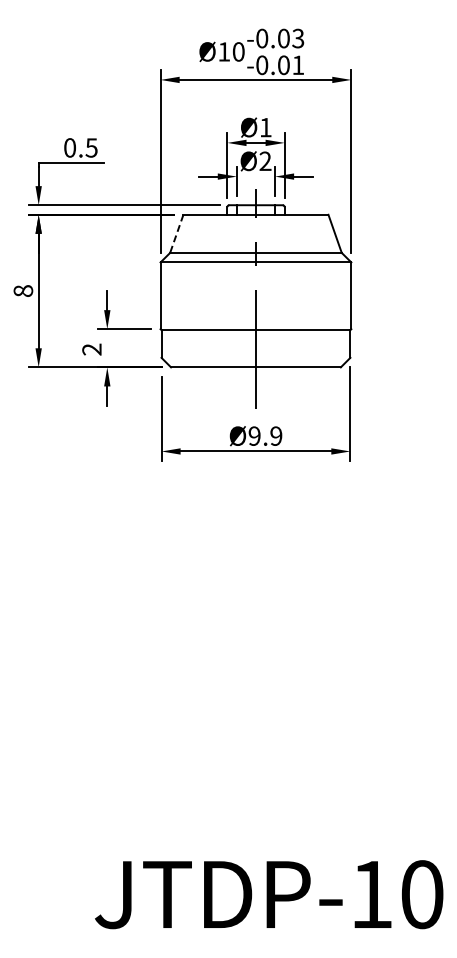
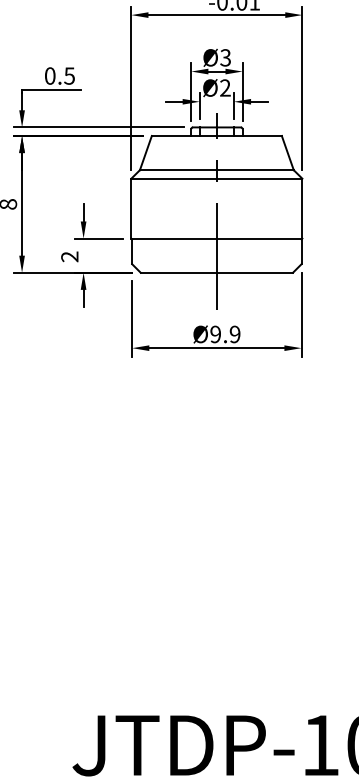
text: (265, 127) -> (225, 57), Ø1 -> Ø3
line: (176, 234) -> (145, 153), dashed -> solid

